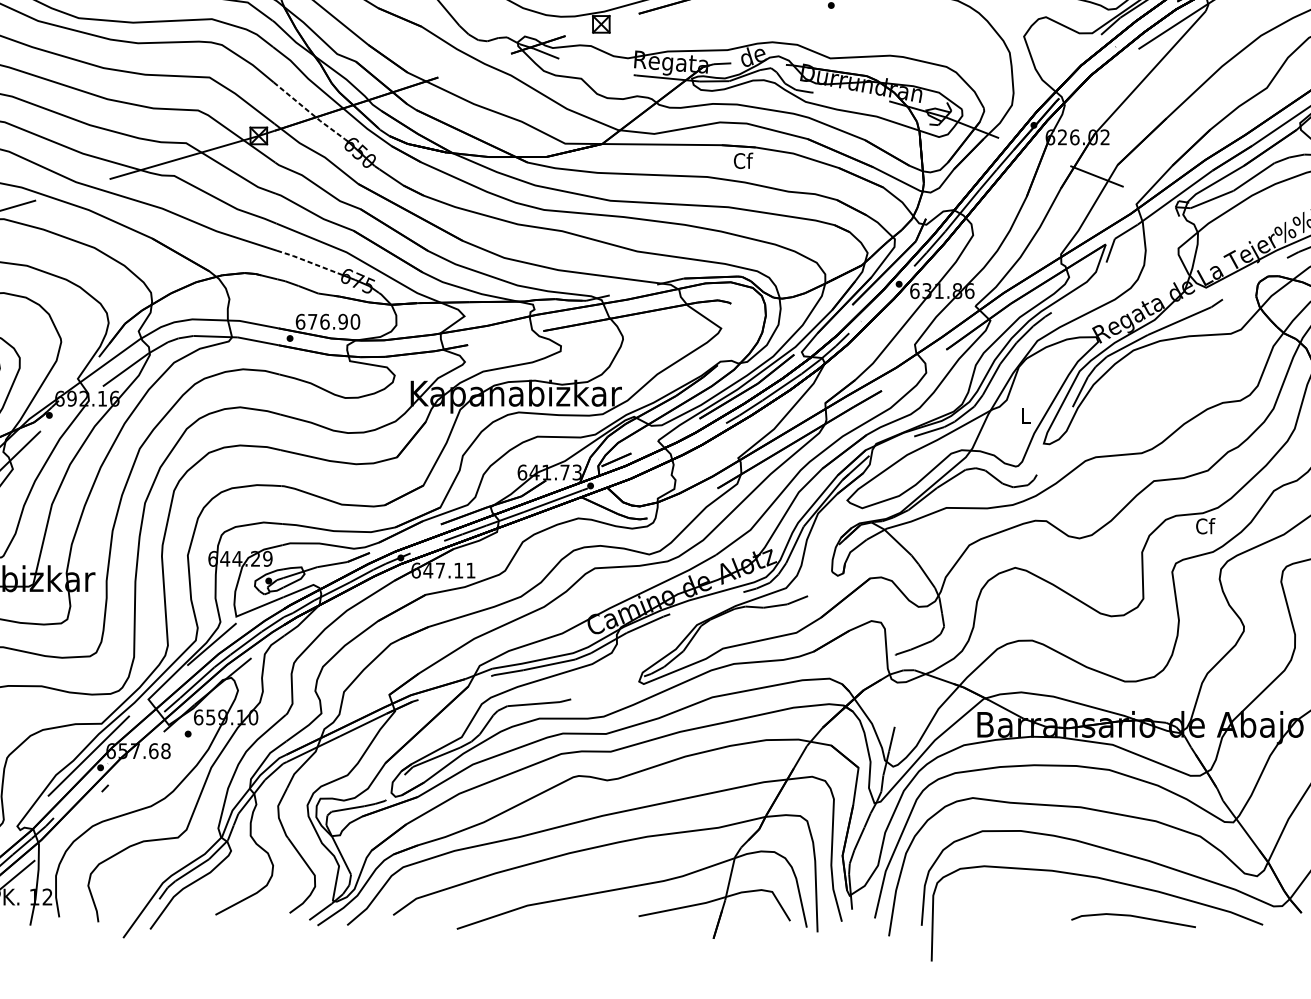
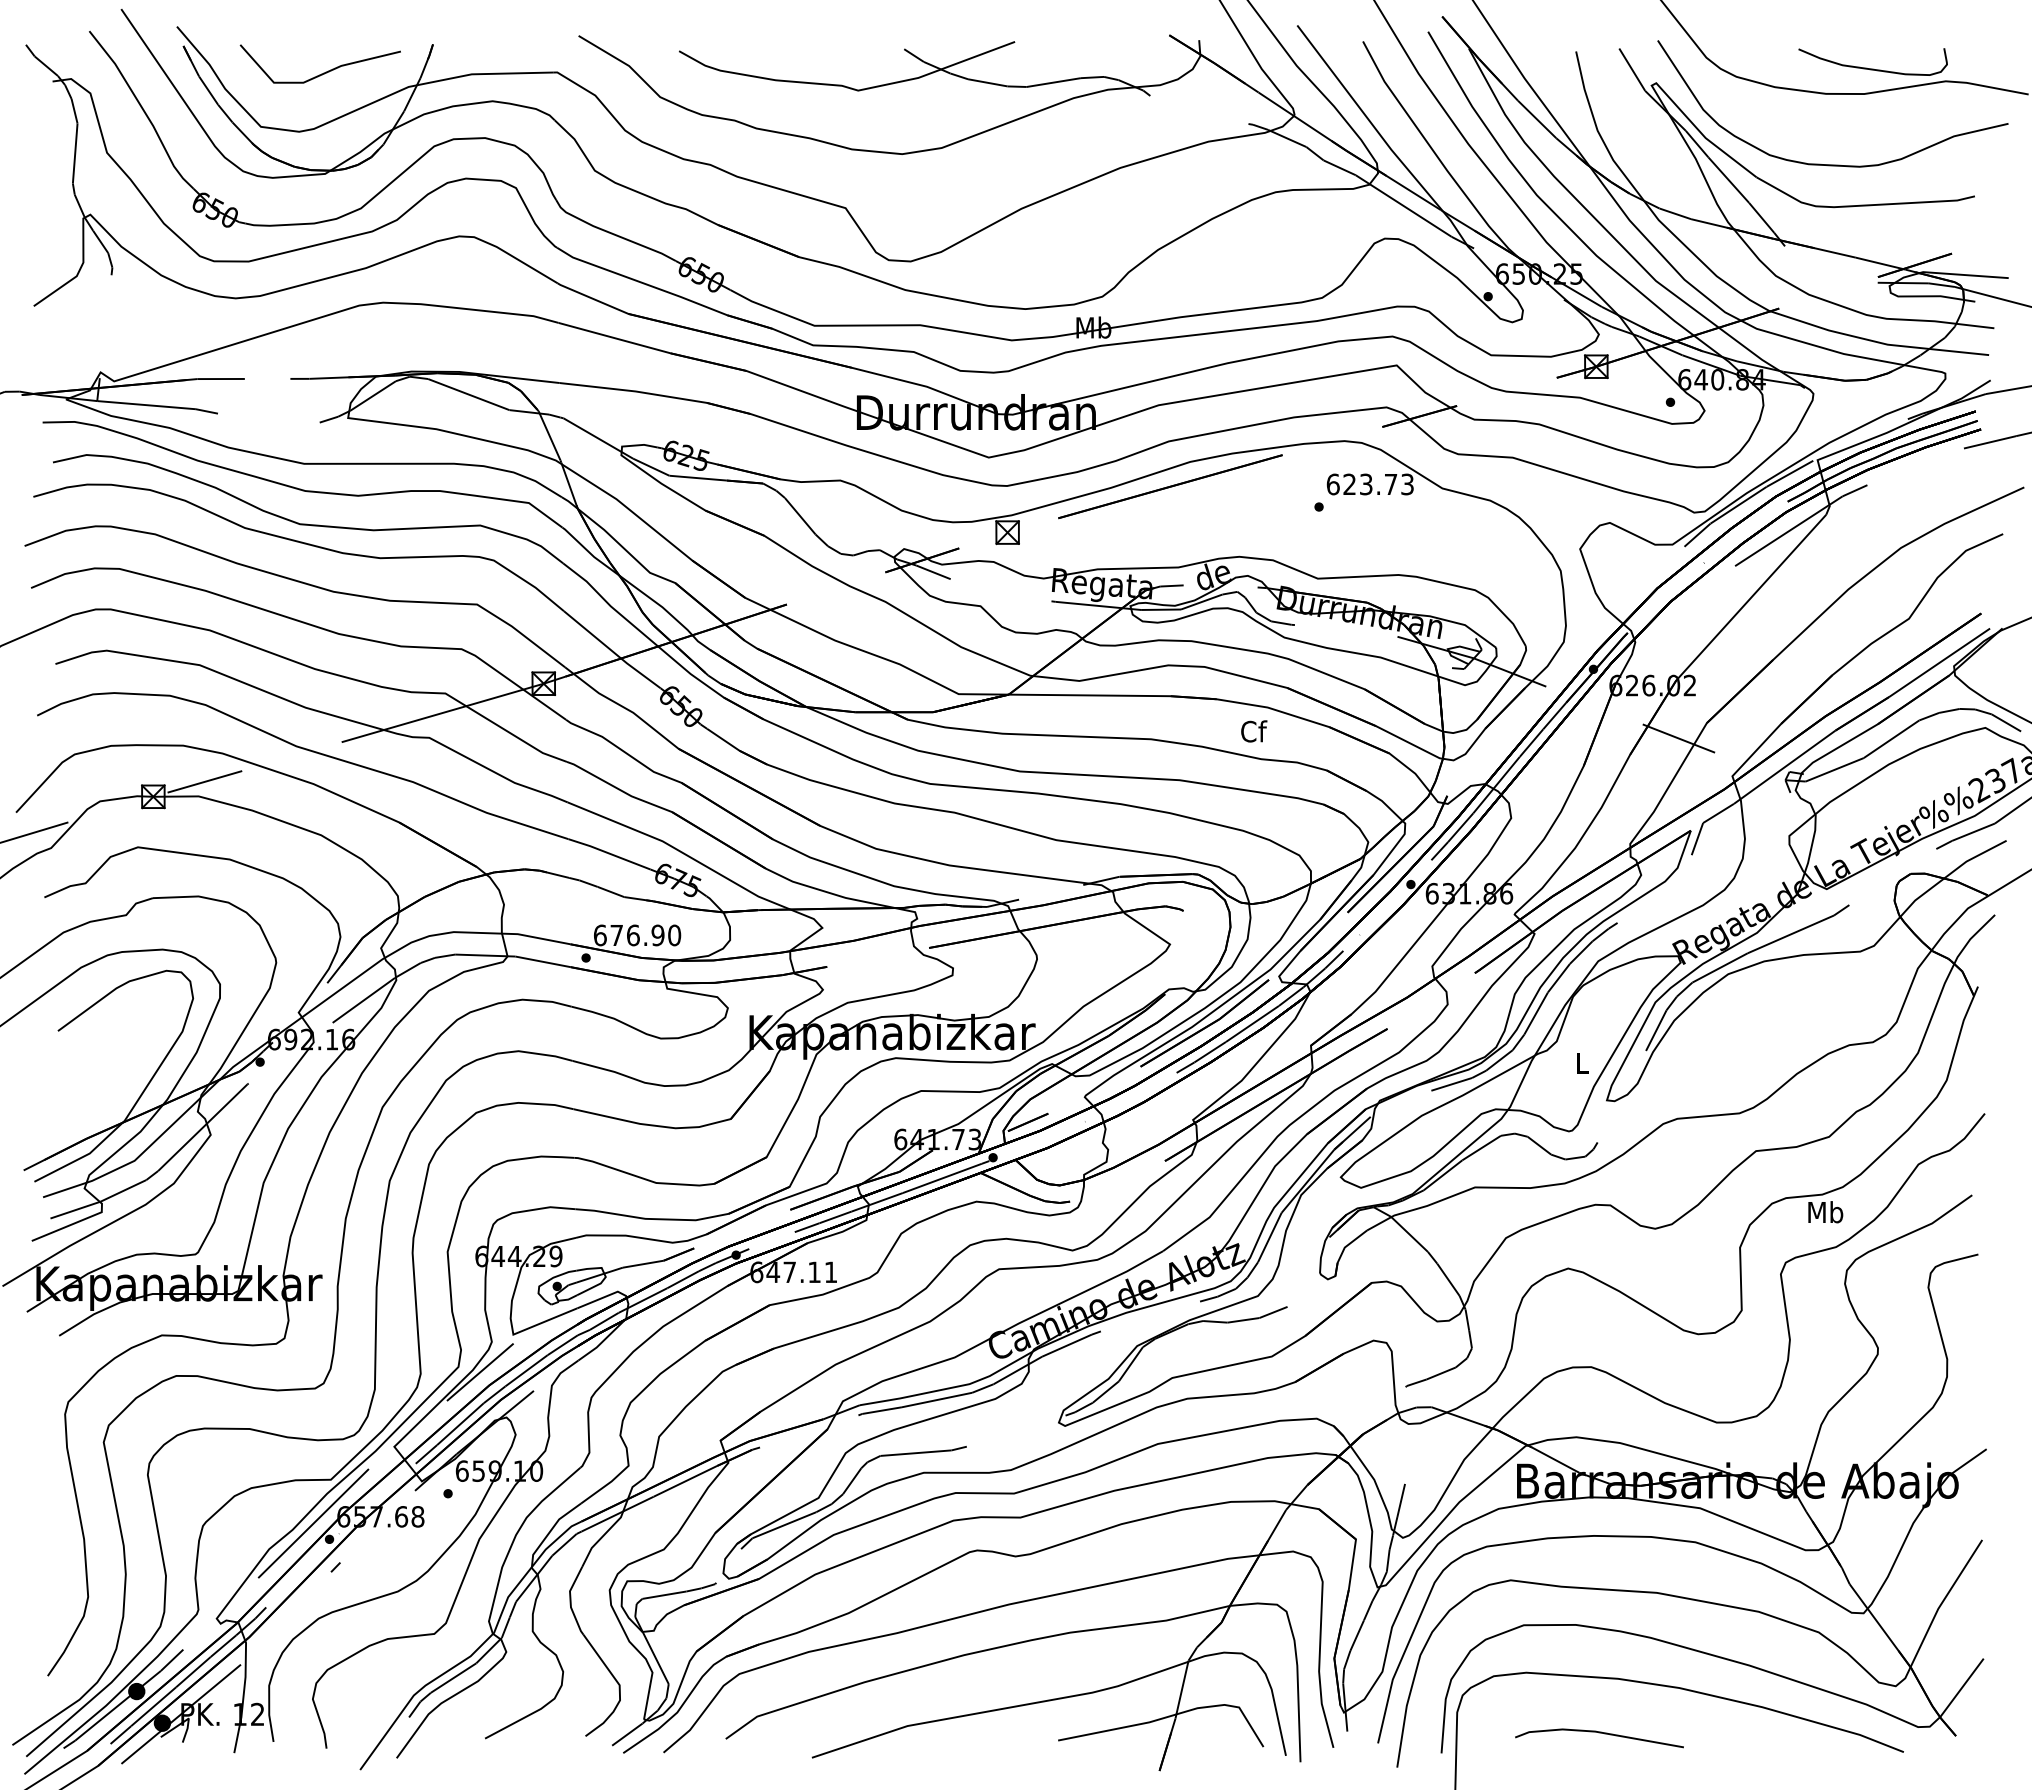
line: (309, 112) -> (612, 651), dashed -> solid
text: (743, 160) -> (1254, 731), moved
line: (306, 261) -> (608, 853), dashed -> solid
text: (1205, 526) -> (1825, 1212), Cf -> Mb
line: (1133, 917) -> (1599, 1733), moved

